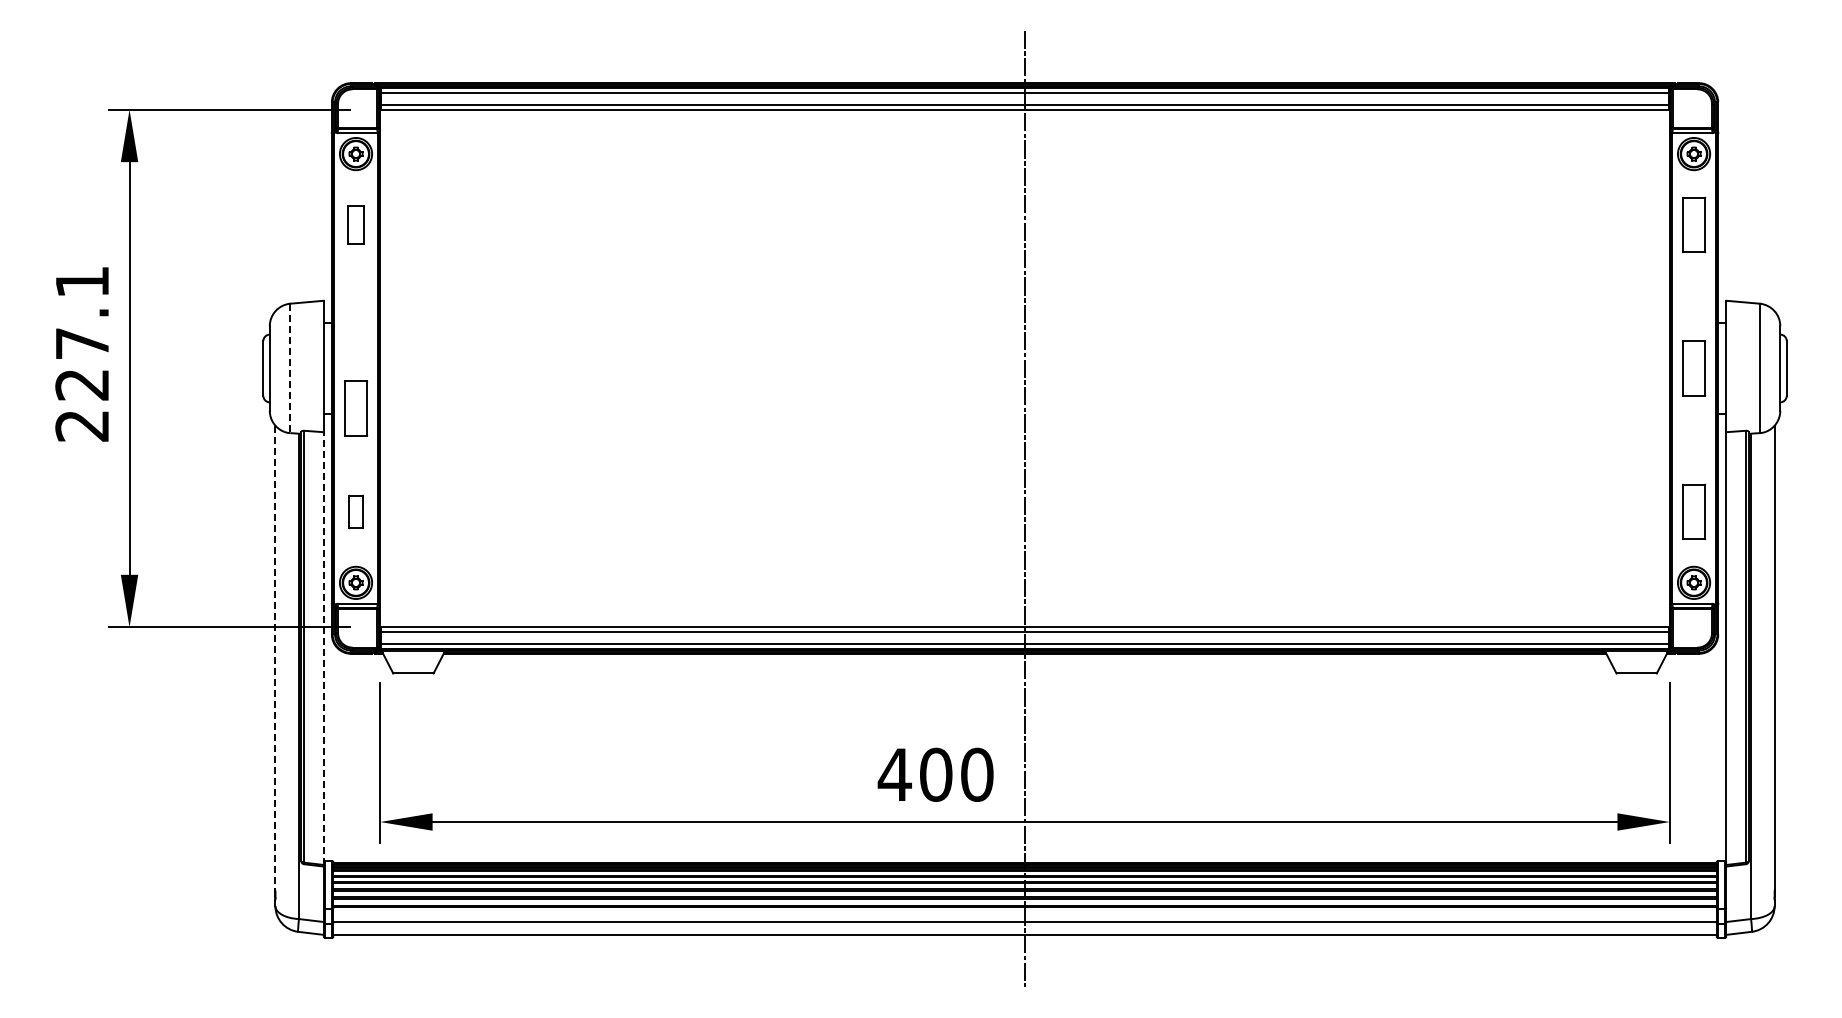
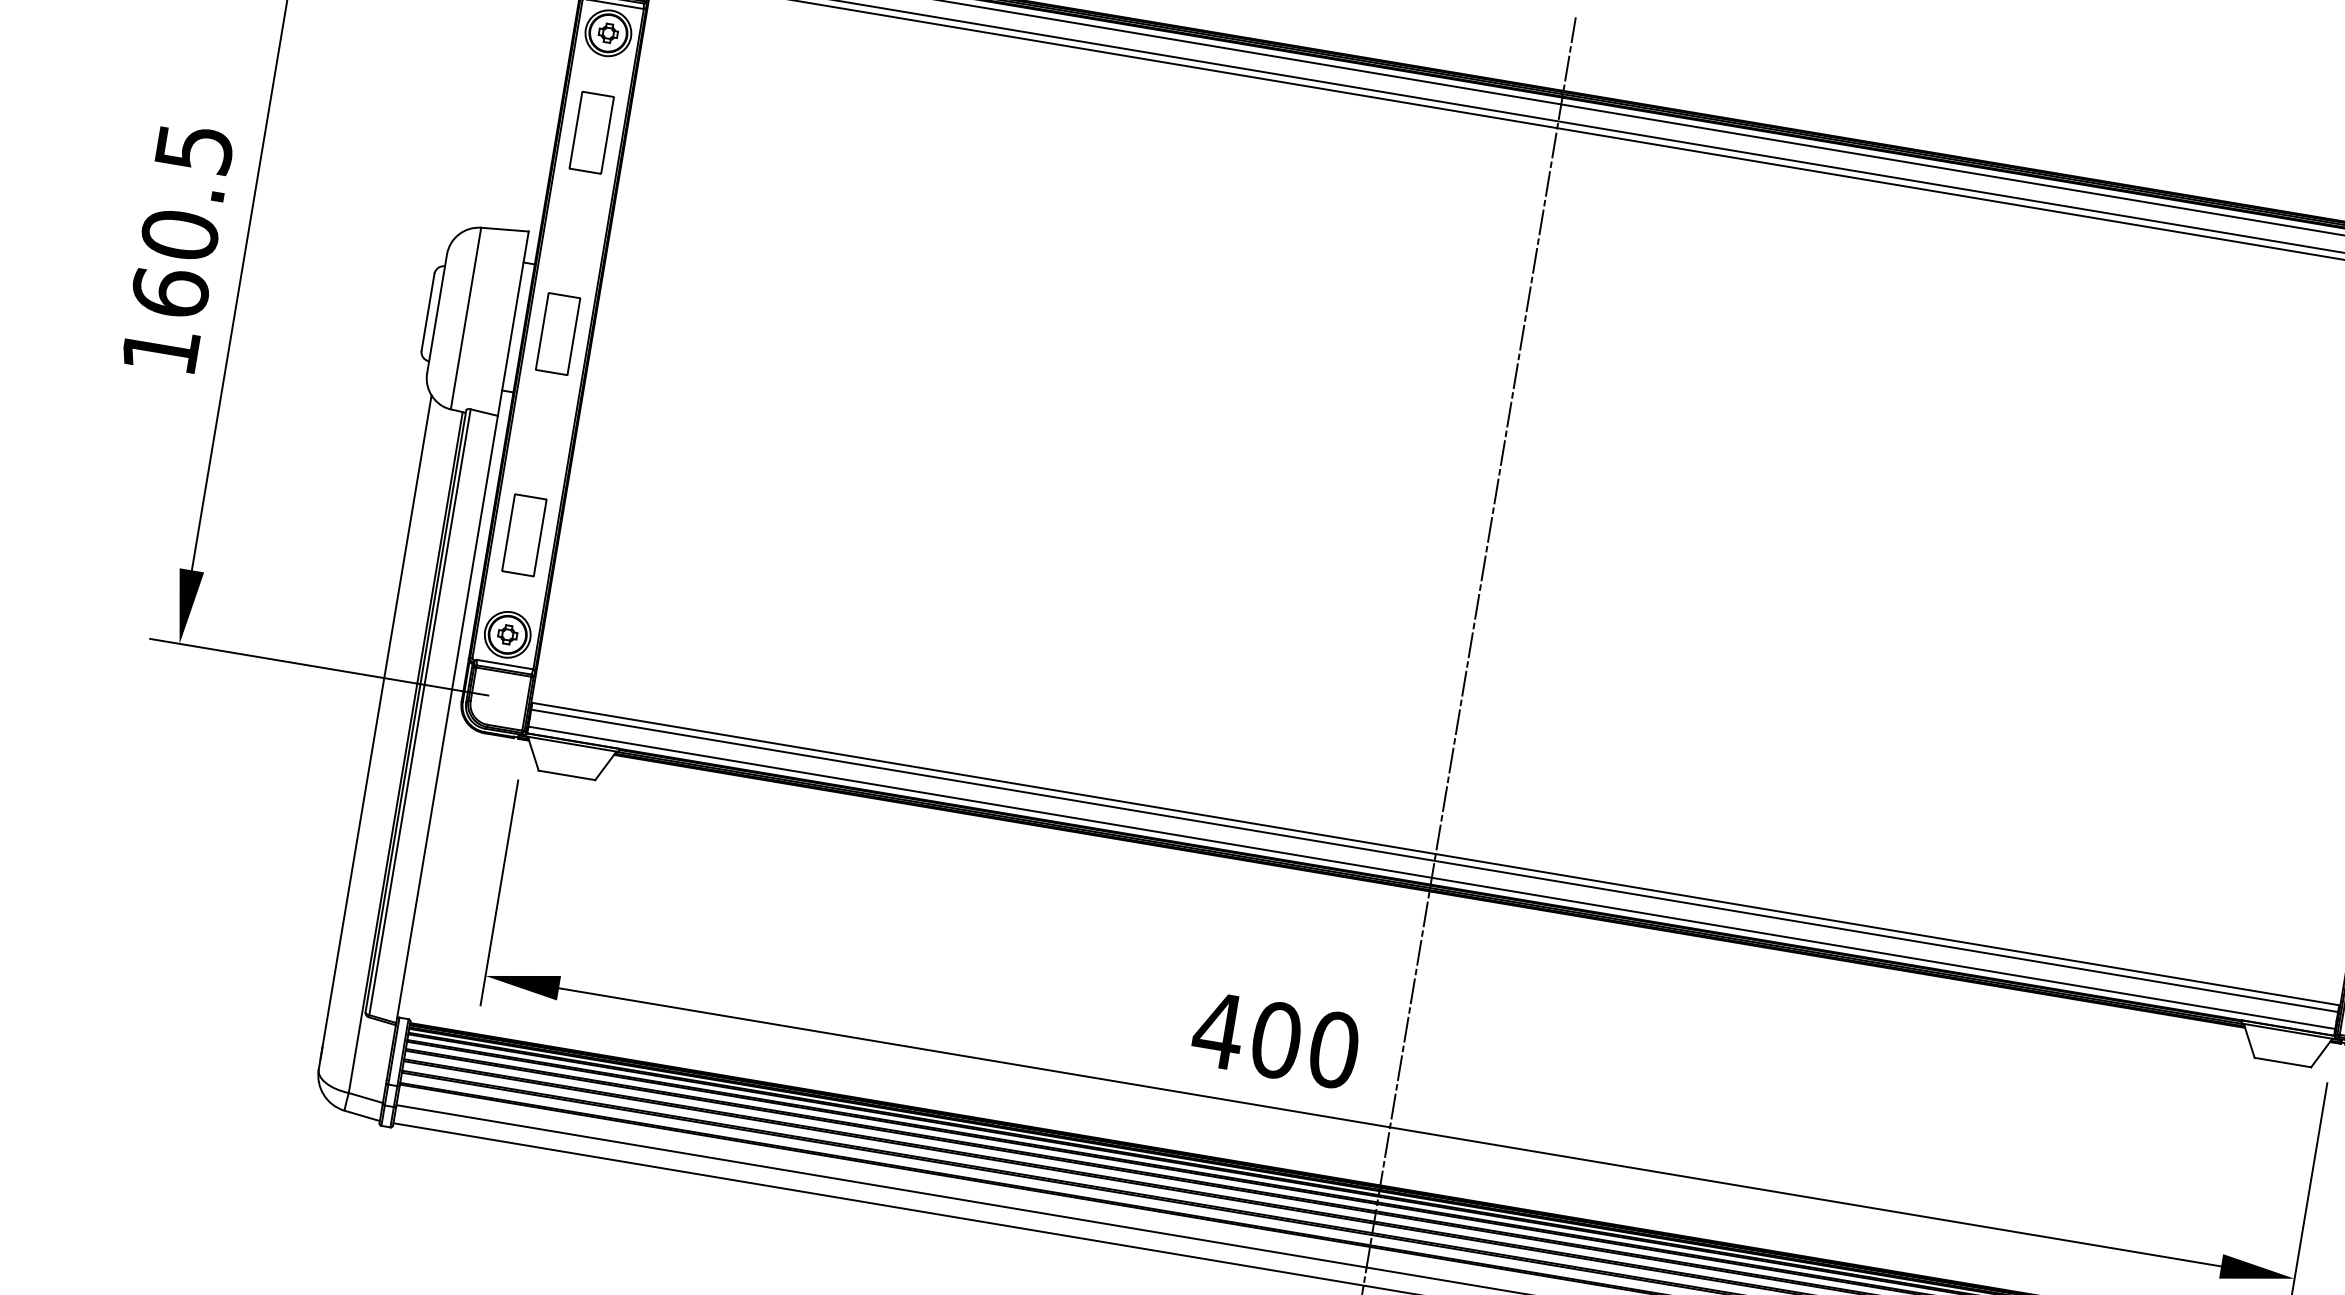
part: (356, 224) -> (592, 132), size x1.43
text: (82, 354) -> (177, 250), 227.1 -> 160.5
line: (290, 368) -> (466, 318), dashed -> solid
part: (356, 408) -> (558, 334), moved
part: (356, 511) -> (525, 534), size x1.67
line: (323, 648) -> (446, 719), dashed -> solid
line: (275, 658) -> (377, 721), dashed -> solid

